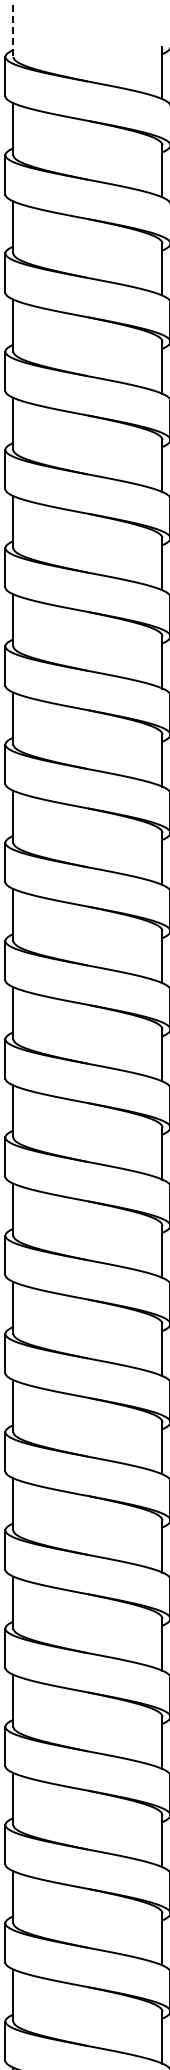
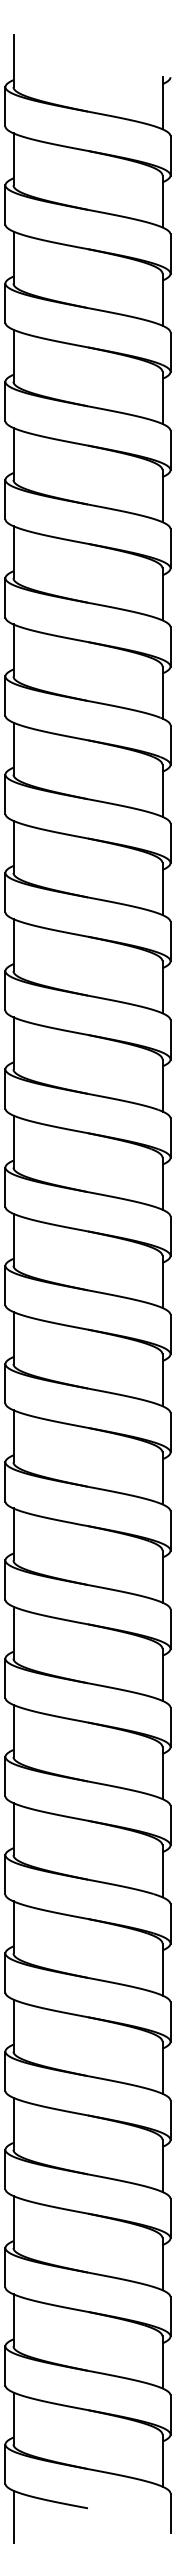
line: (13, 31) -> (13, 61), dashed -> solid

